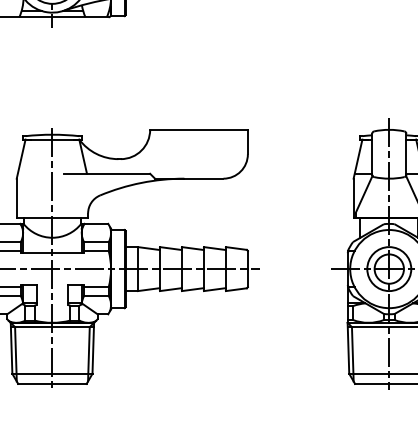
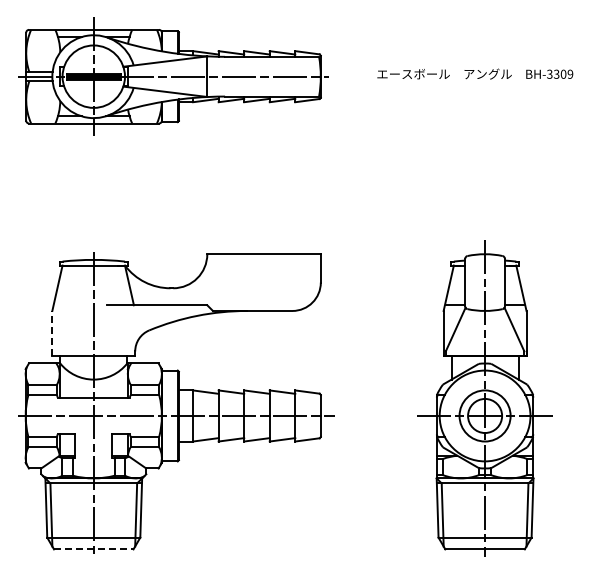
line: (16, 198) -> (52, 333), solid -> dashed
line: (52, 384) -> (93, 549), solid -> dashed

